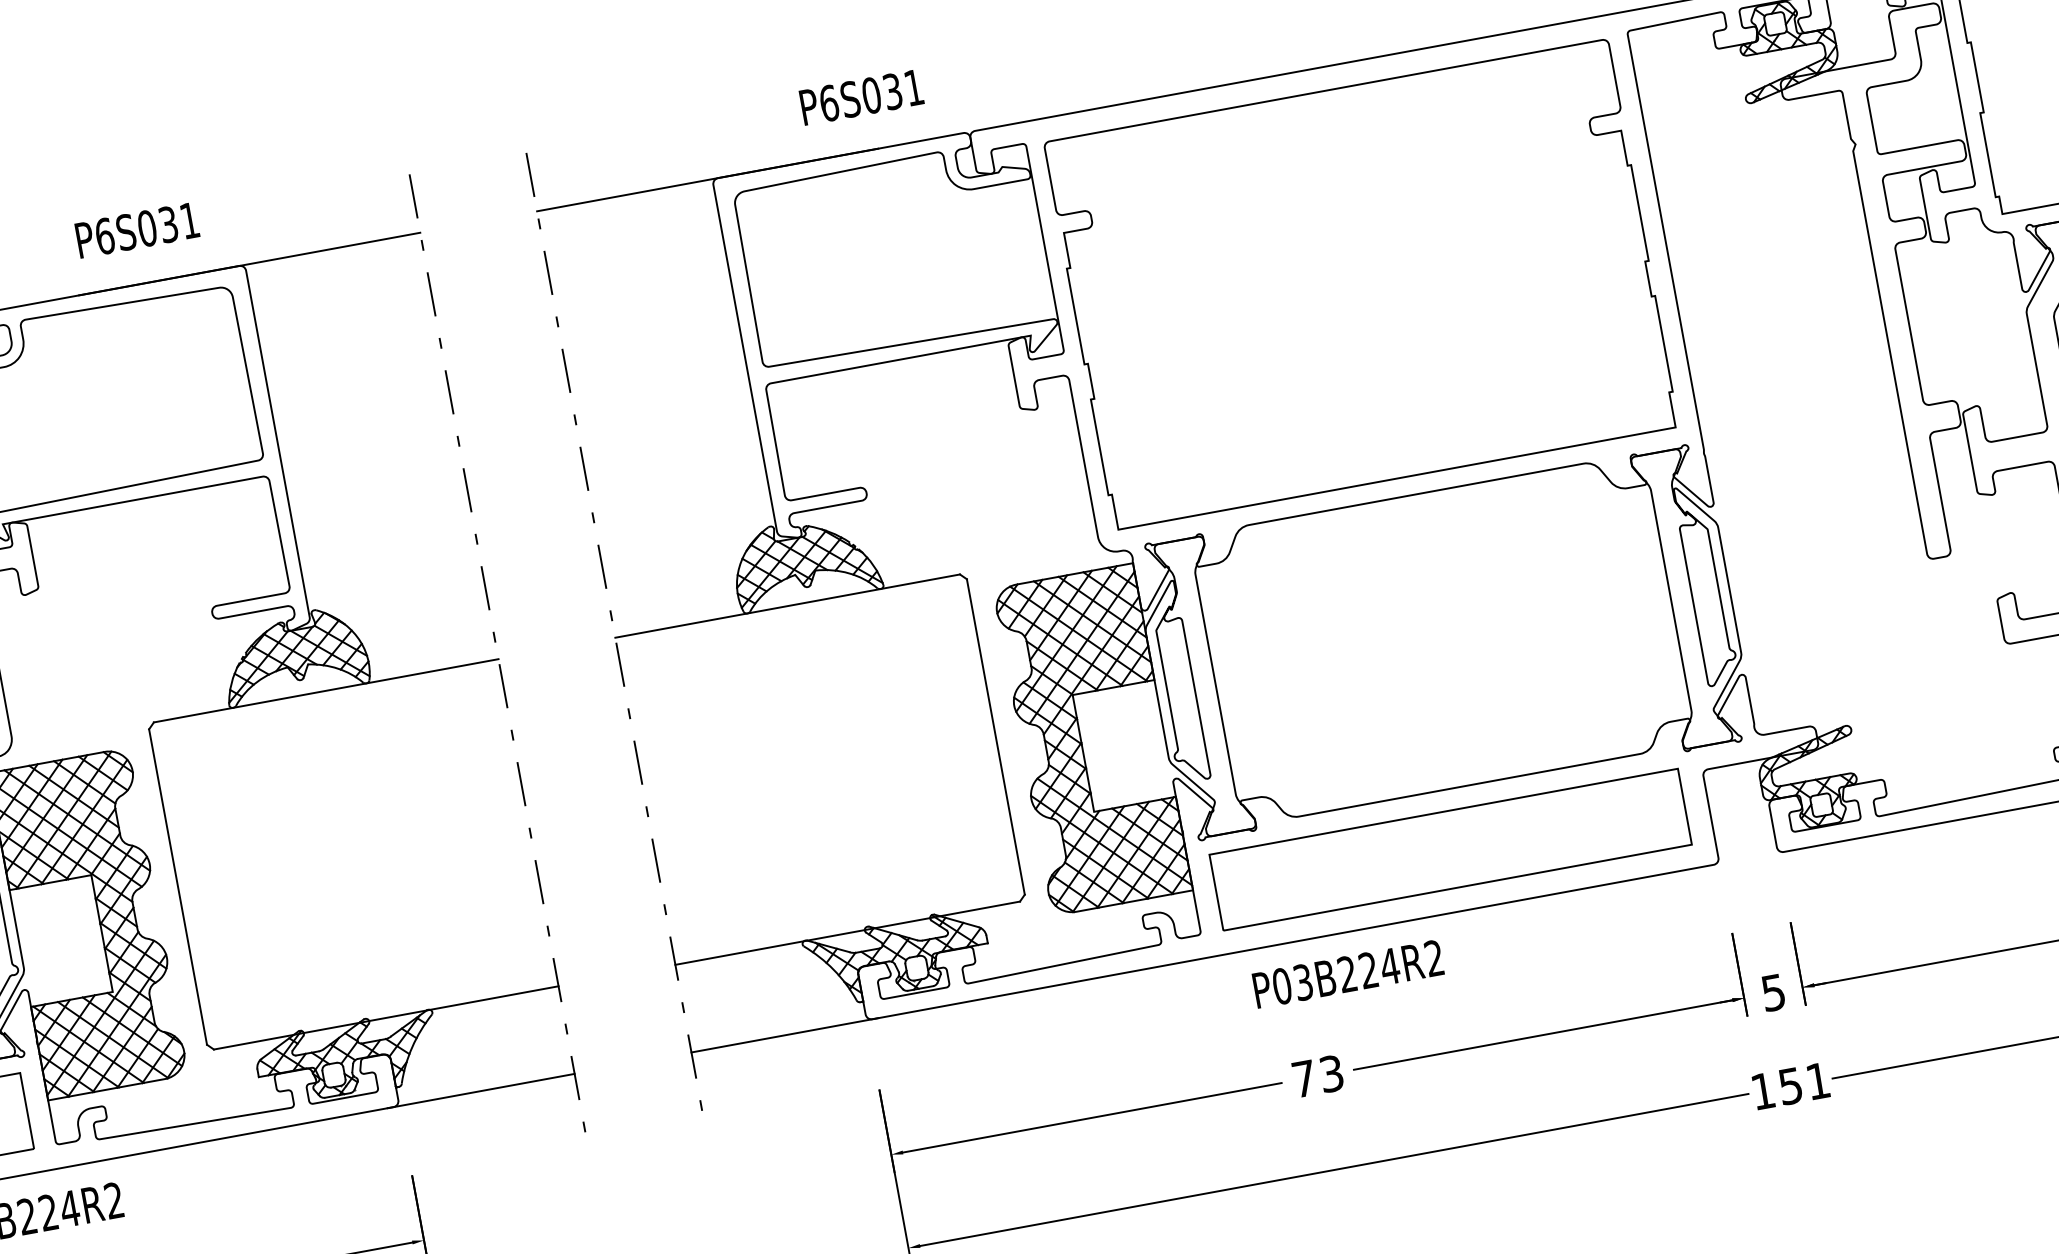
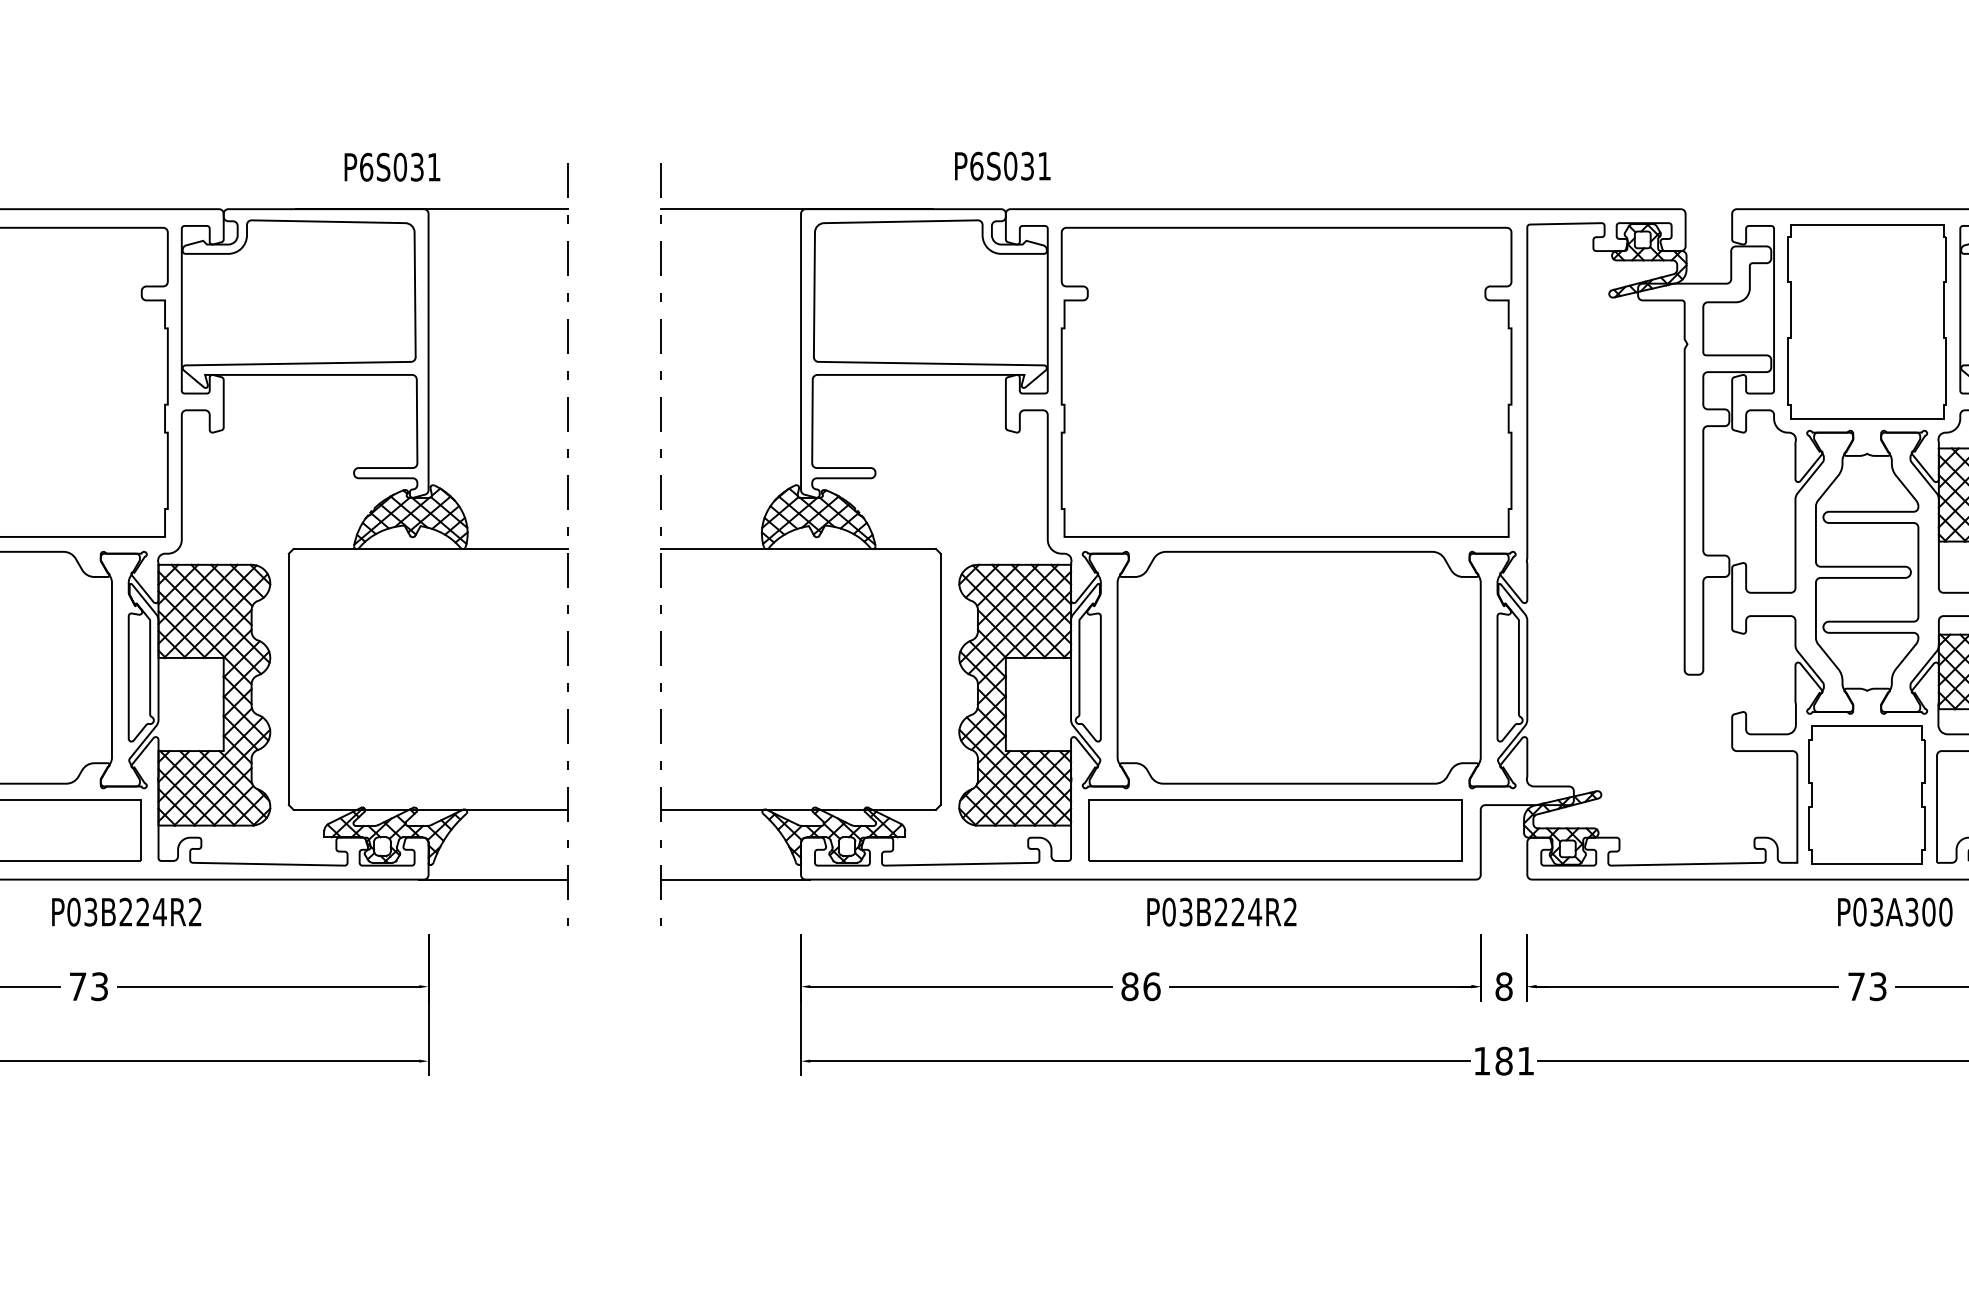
text: (861, 96) -> (1002, 165), moved
text: (137, 229) -> (392, 166), moved
text: (1347, 973) -> (1221, 911), moved
text: (1772, 992) -> (1503, 986), 5 -> 8
text: (1317, 1076) -> (1140, 986), 73 -> 86
text: (1789, 1085) -> (1503, 1060), 151 -> 181

